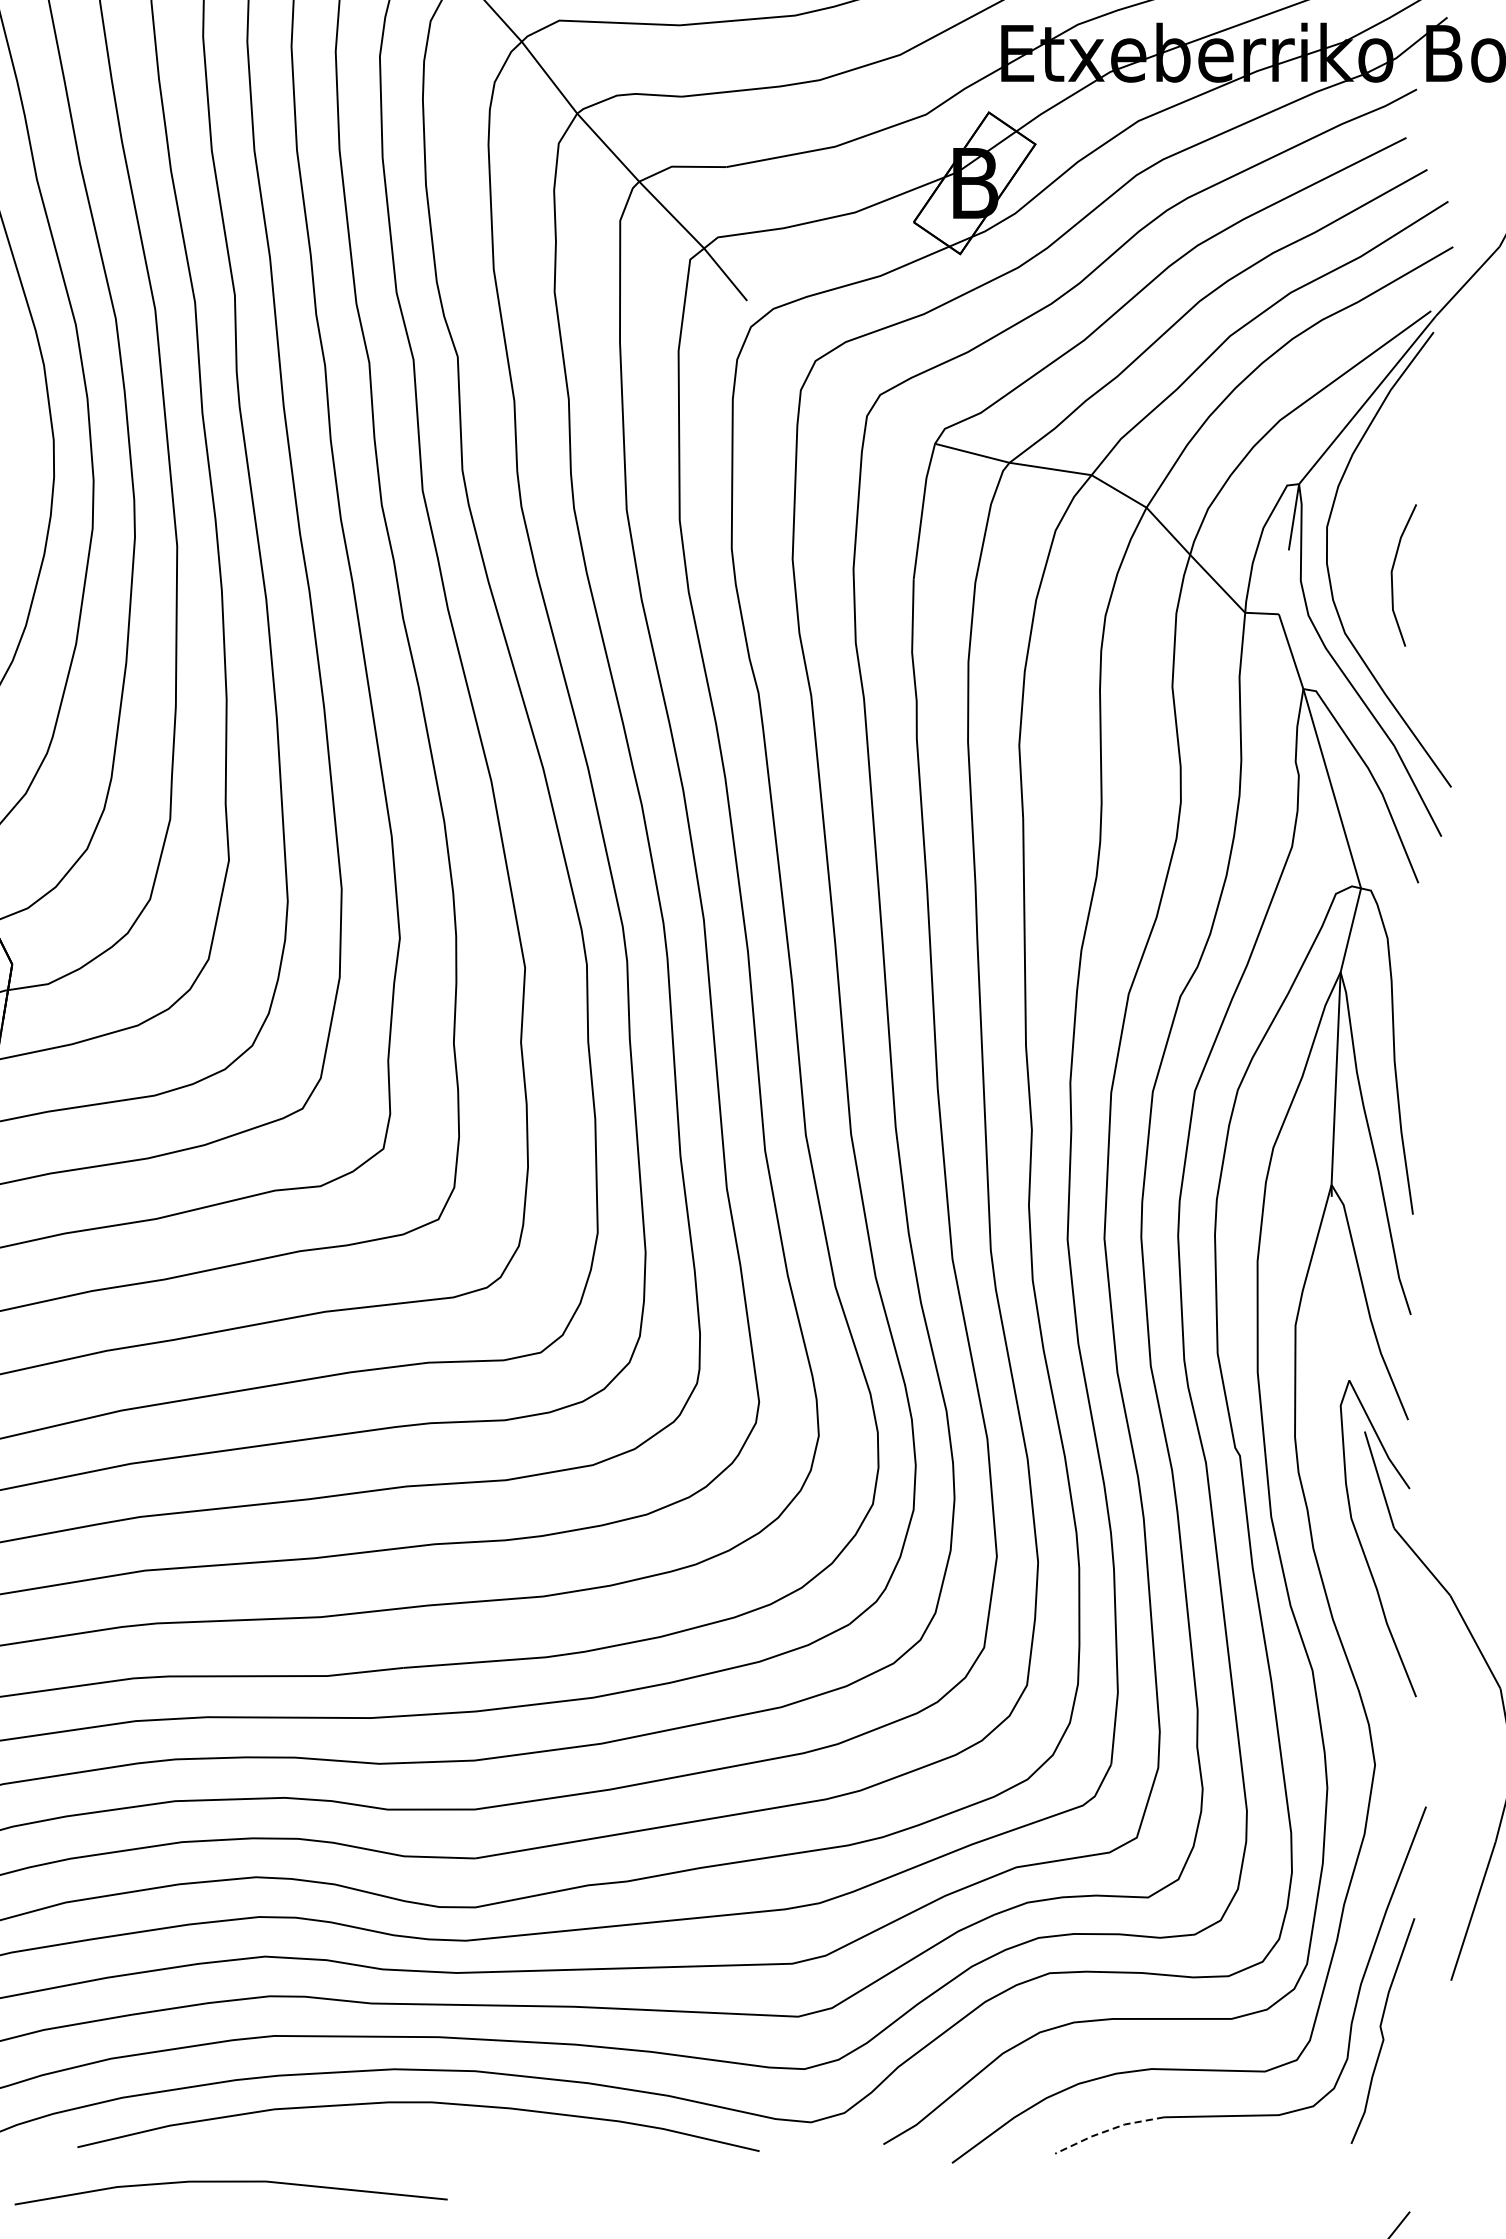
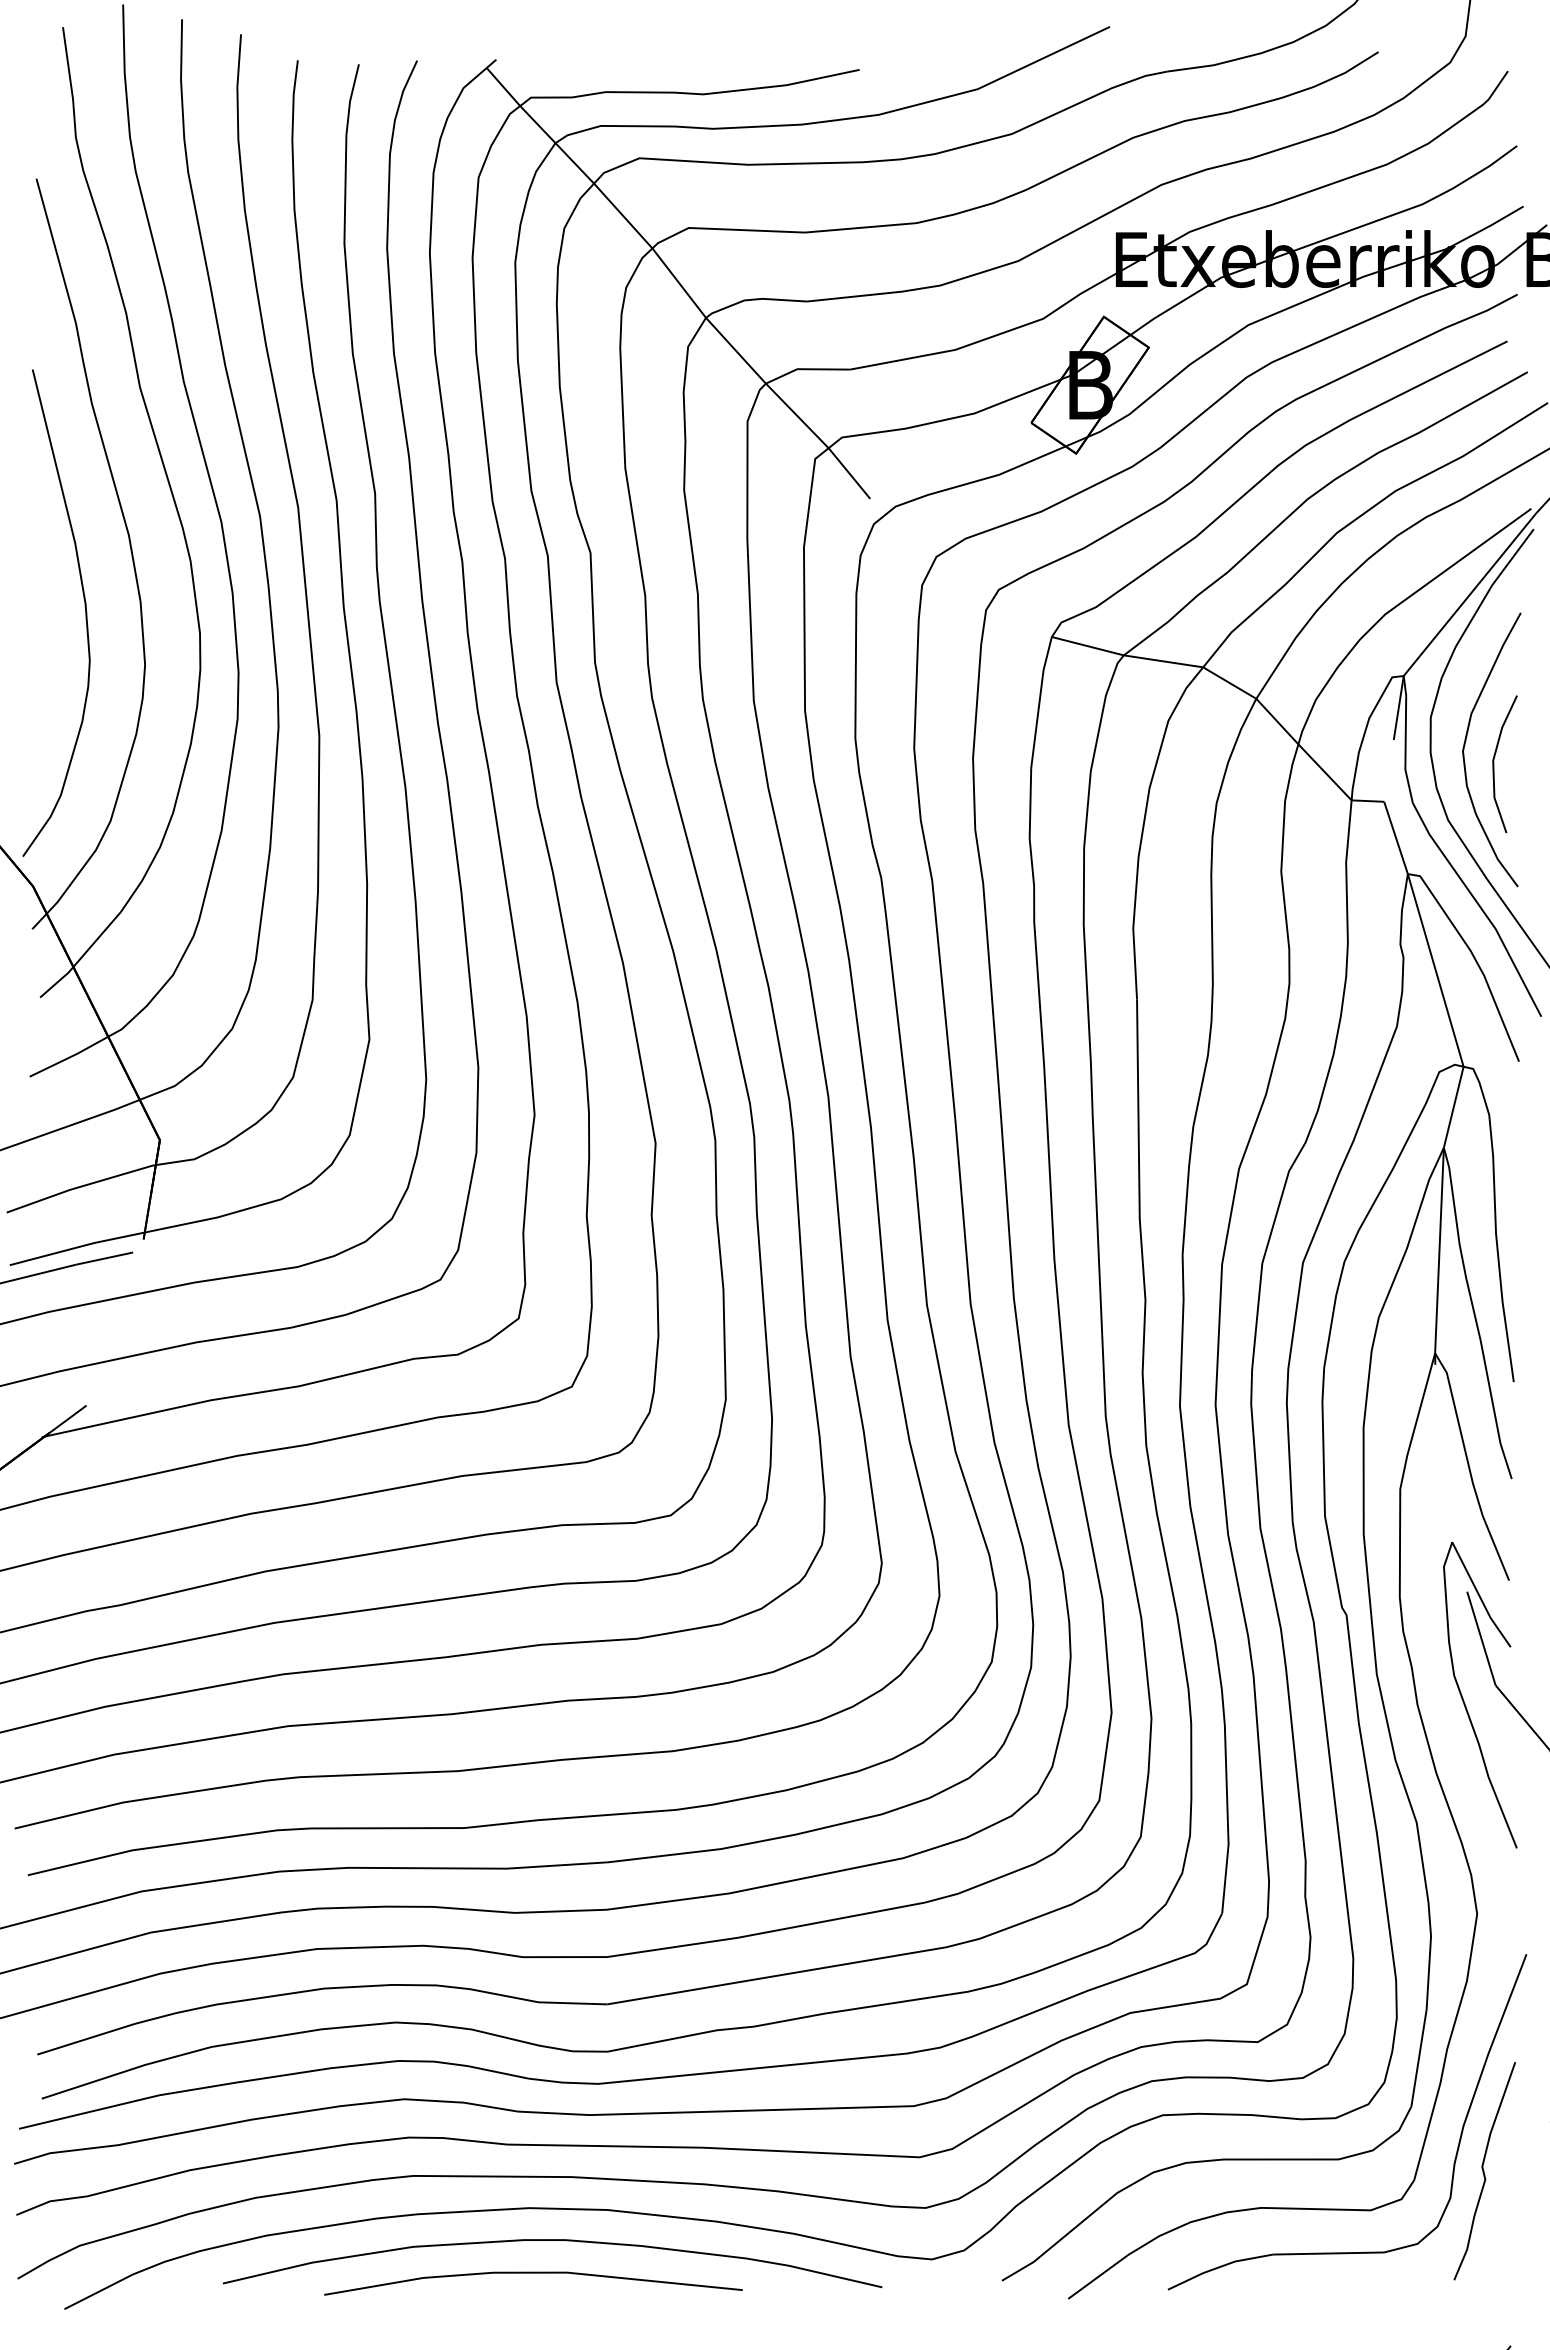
curve: (1364, 551) -> (1466, 741), added
line: (1107, 2130) -> (1218, 2267), dashed -> solid
line: (231, 2182) -> (533, 2273), moved

